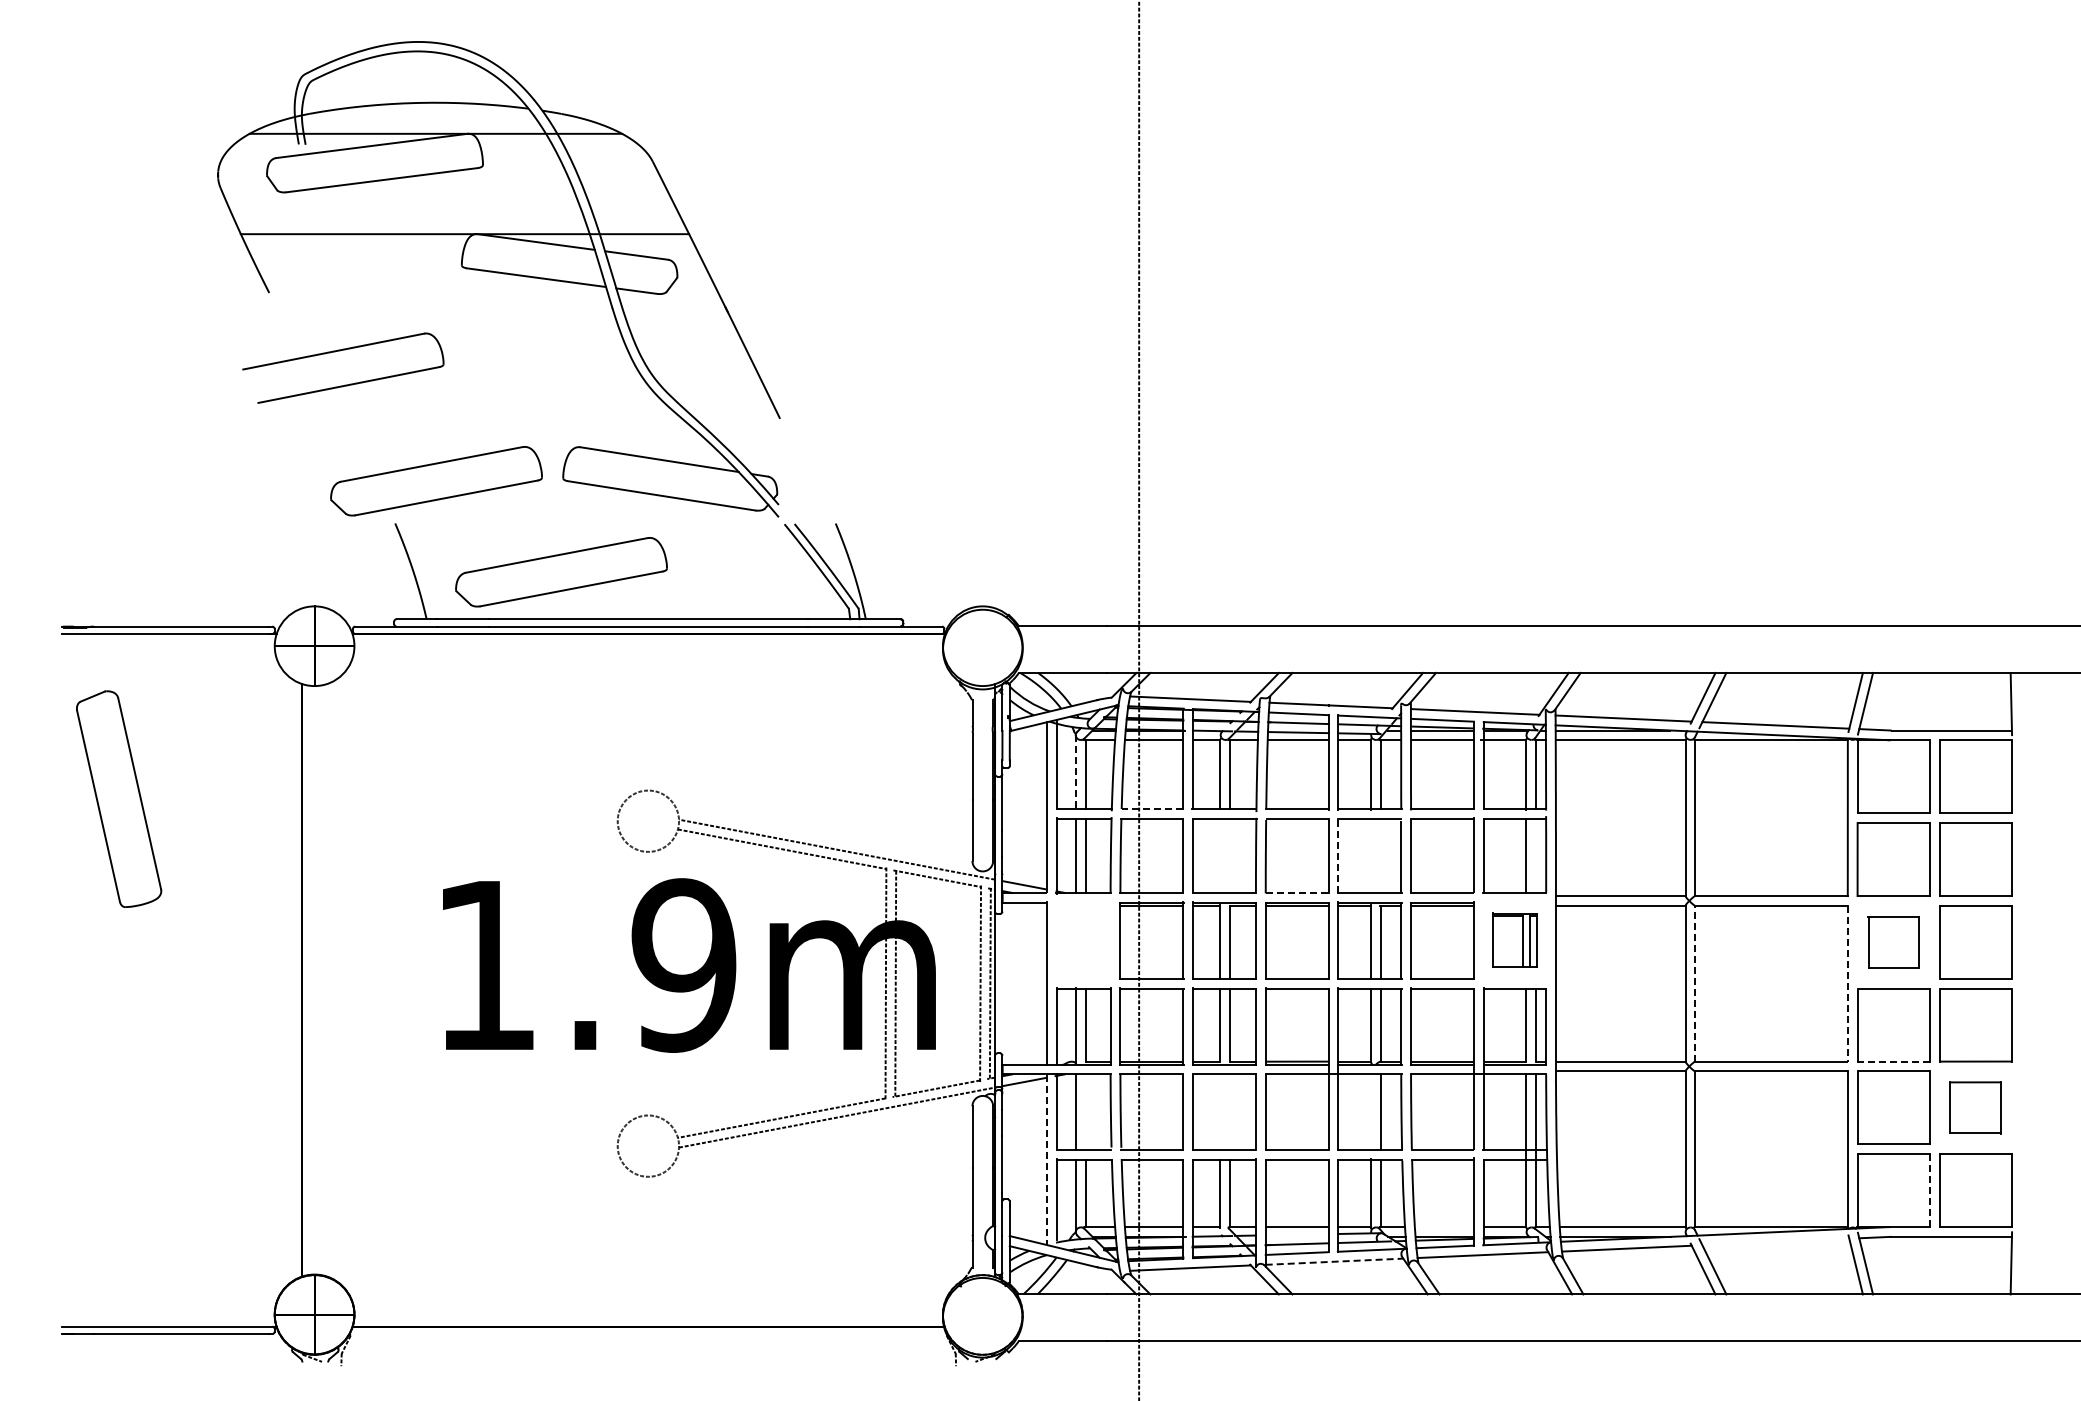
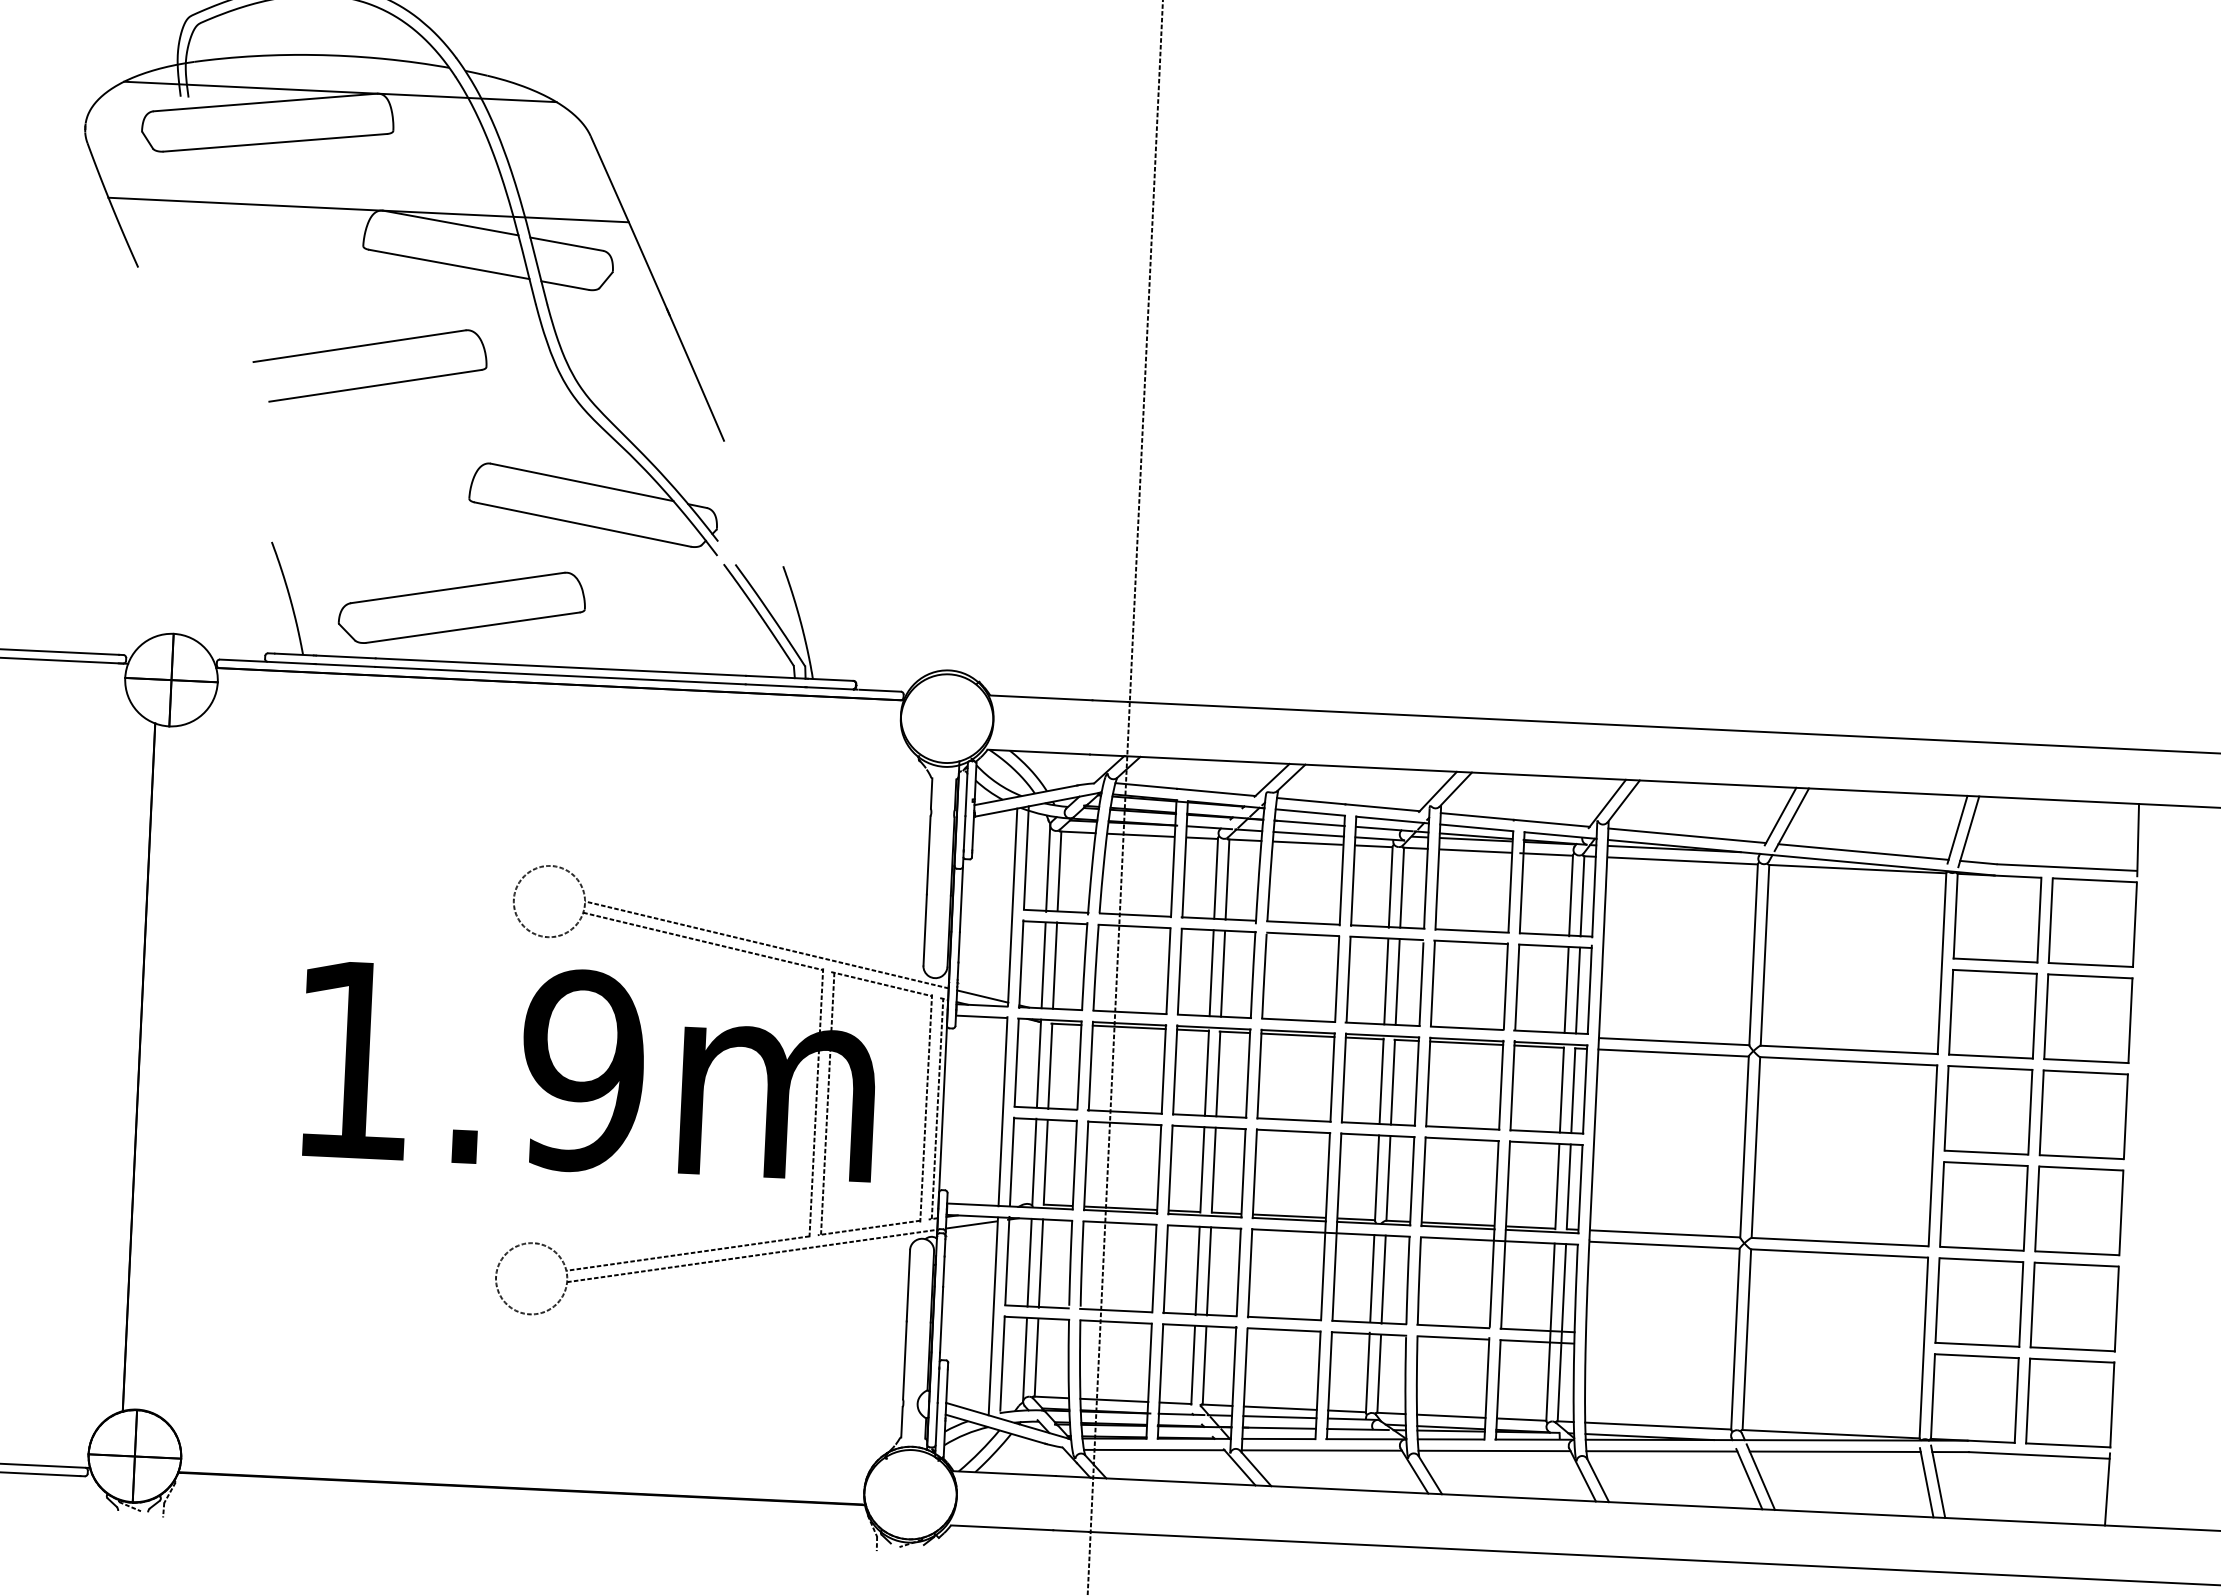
part: (340, 351) -> (367, 346), moved
part: (436, 481) -> (322, 495), removed
line: (1075, 773) -> (1047, 869), dashed -> solid
line: (1151, 809) -> (1134, 915), dashed -> solid
line: (1220, 855) -> (1211, 972), added
line: (1230, 855) -> (1223, 973), added
line: (1370, 855) -> (1385, 980), added
line: (1380, 855) -> (1397, 981), added
line: (1536, 855) -> (1578, 989), added
line: (1338, 856) -> (1348, 980), dashed -> solid
line: (1296, 892) -> (1297, 1019), dashed -> solid
part: (1083, 940) -> (1048, 1063), added
part: (1514, 940) -> (1548, 1087), size x1.43
part: (1893, 942) -> (1988, 1110), size x1.43
line: (1695, 983) -> (1756, 1147), dashed -> solid
line: (1847, 983) -> (1932, 1155), dashed -> solid
line: (1893, 1061) -> (1981, 1248), dashed -> solid
part: (1975, 1107) -> (2074, 1306), size x1.43
line: (1370, 1111) -> (1371, 1278), added
line: (1085, 1112) -> (1040, 1263), added
line: (1220, 1112) -> (1197, 1271), added
line: (1230, 1112) -> (1209, 1271), added
line: (1046, 1160) -> (993, 1317), dashed -> solid
line: (1929, 1190) -> (2016, 1400), dashed -> solid
line: (1443, 1227) -> (1450, 1416), added
line: (1296, 1234) -> (1279, 1416), added
line: (1775, 1241) -> (1834, 1451), added
line: (1334, 1261) -> (1321, 1450), dashed -> solid

